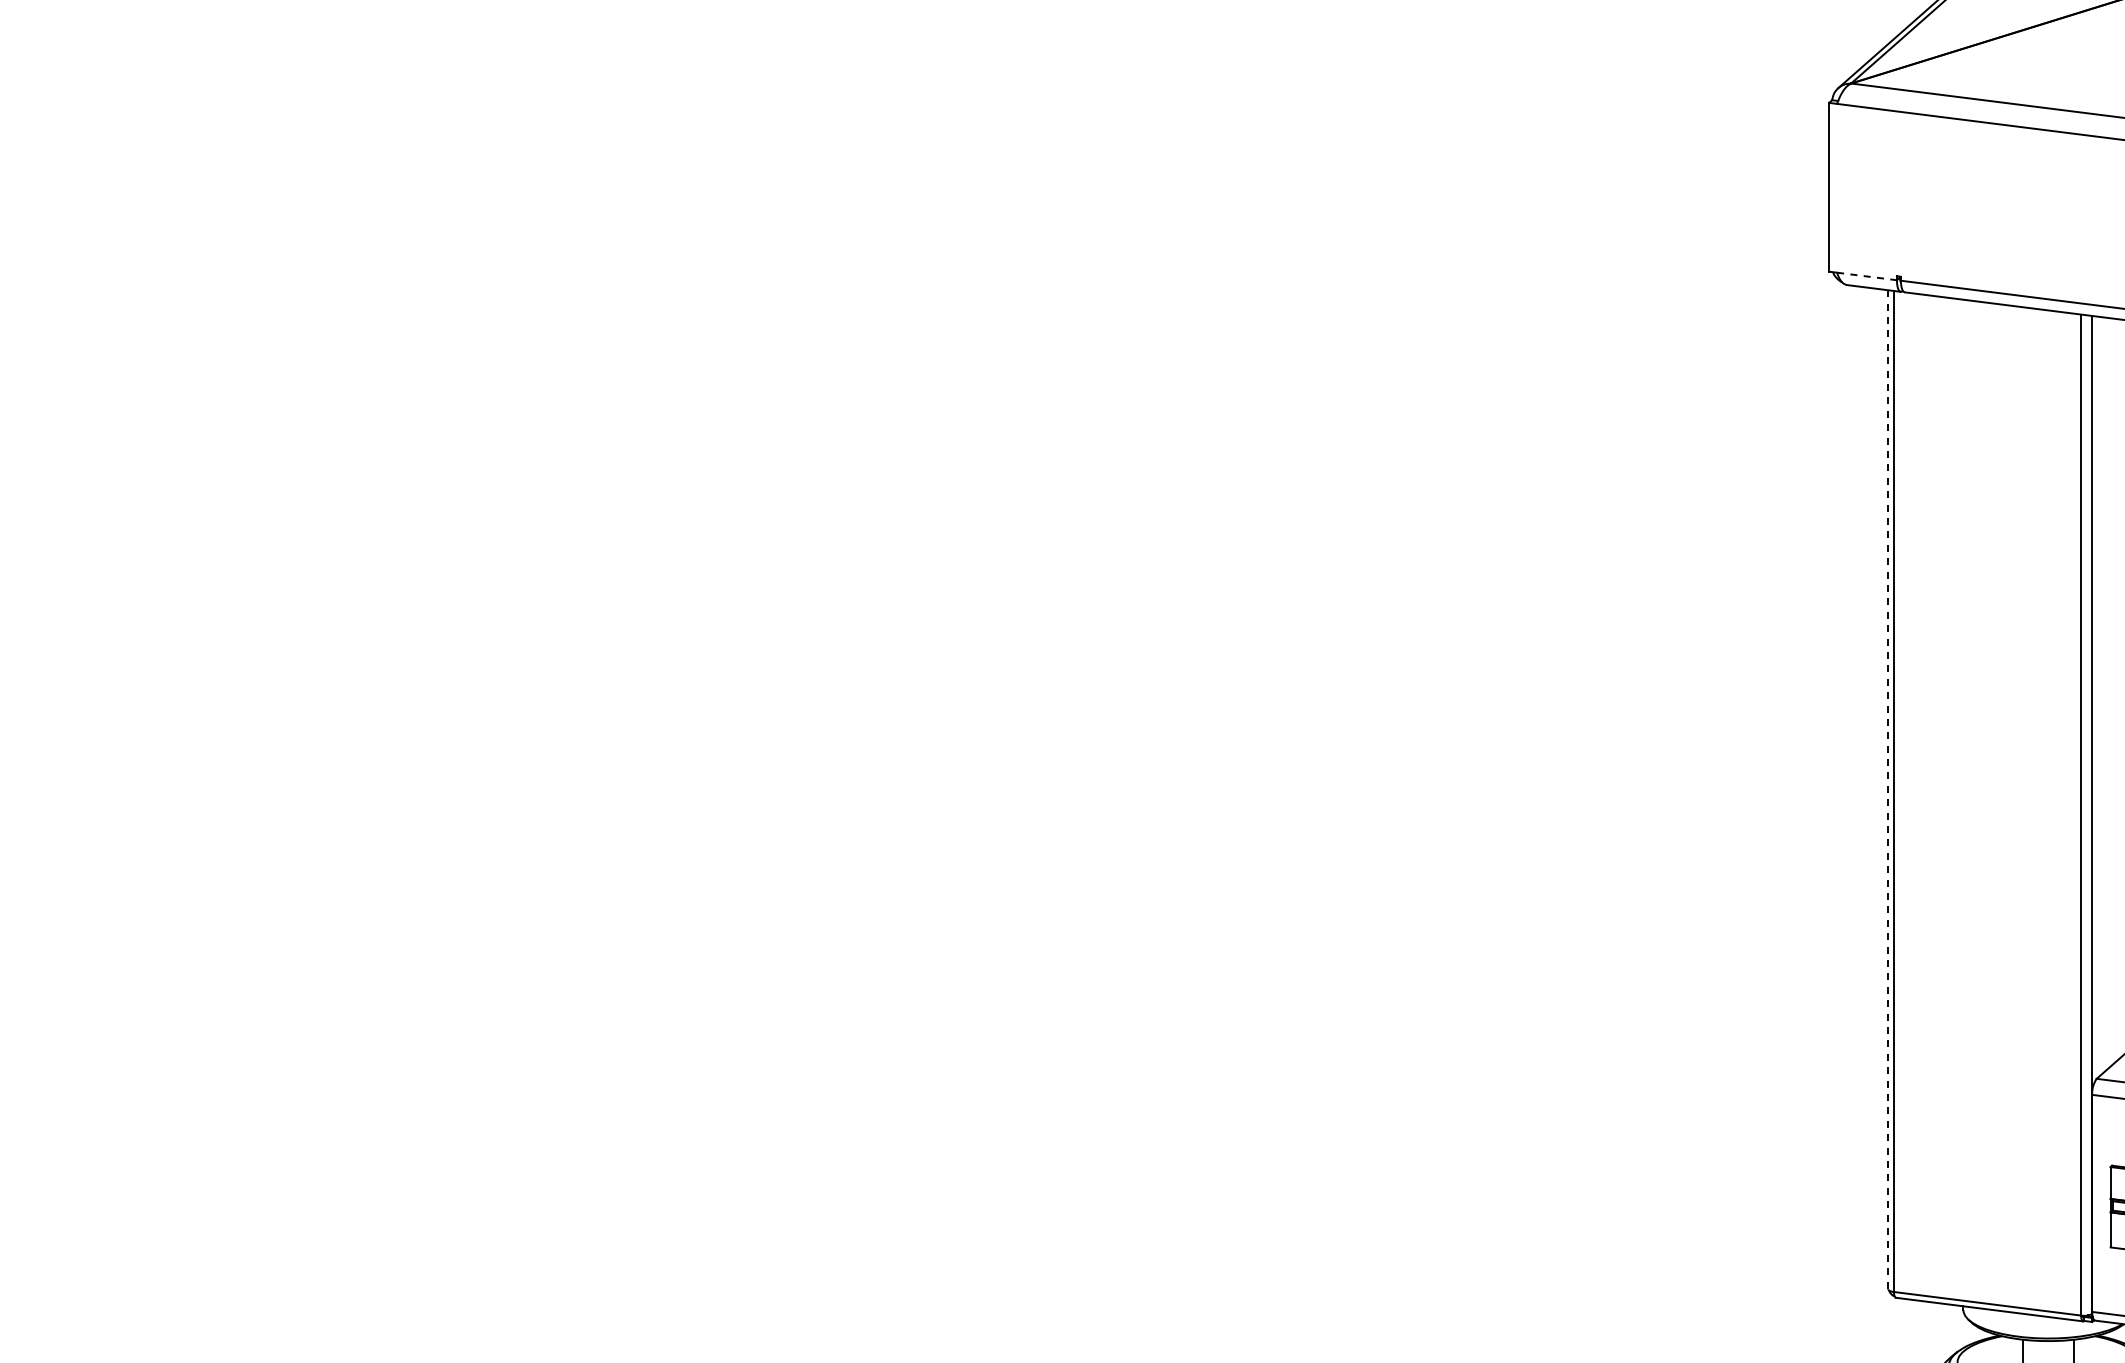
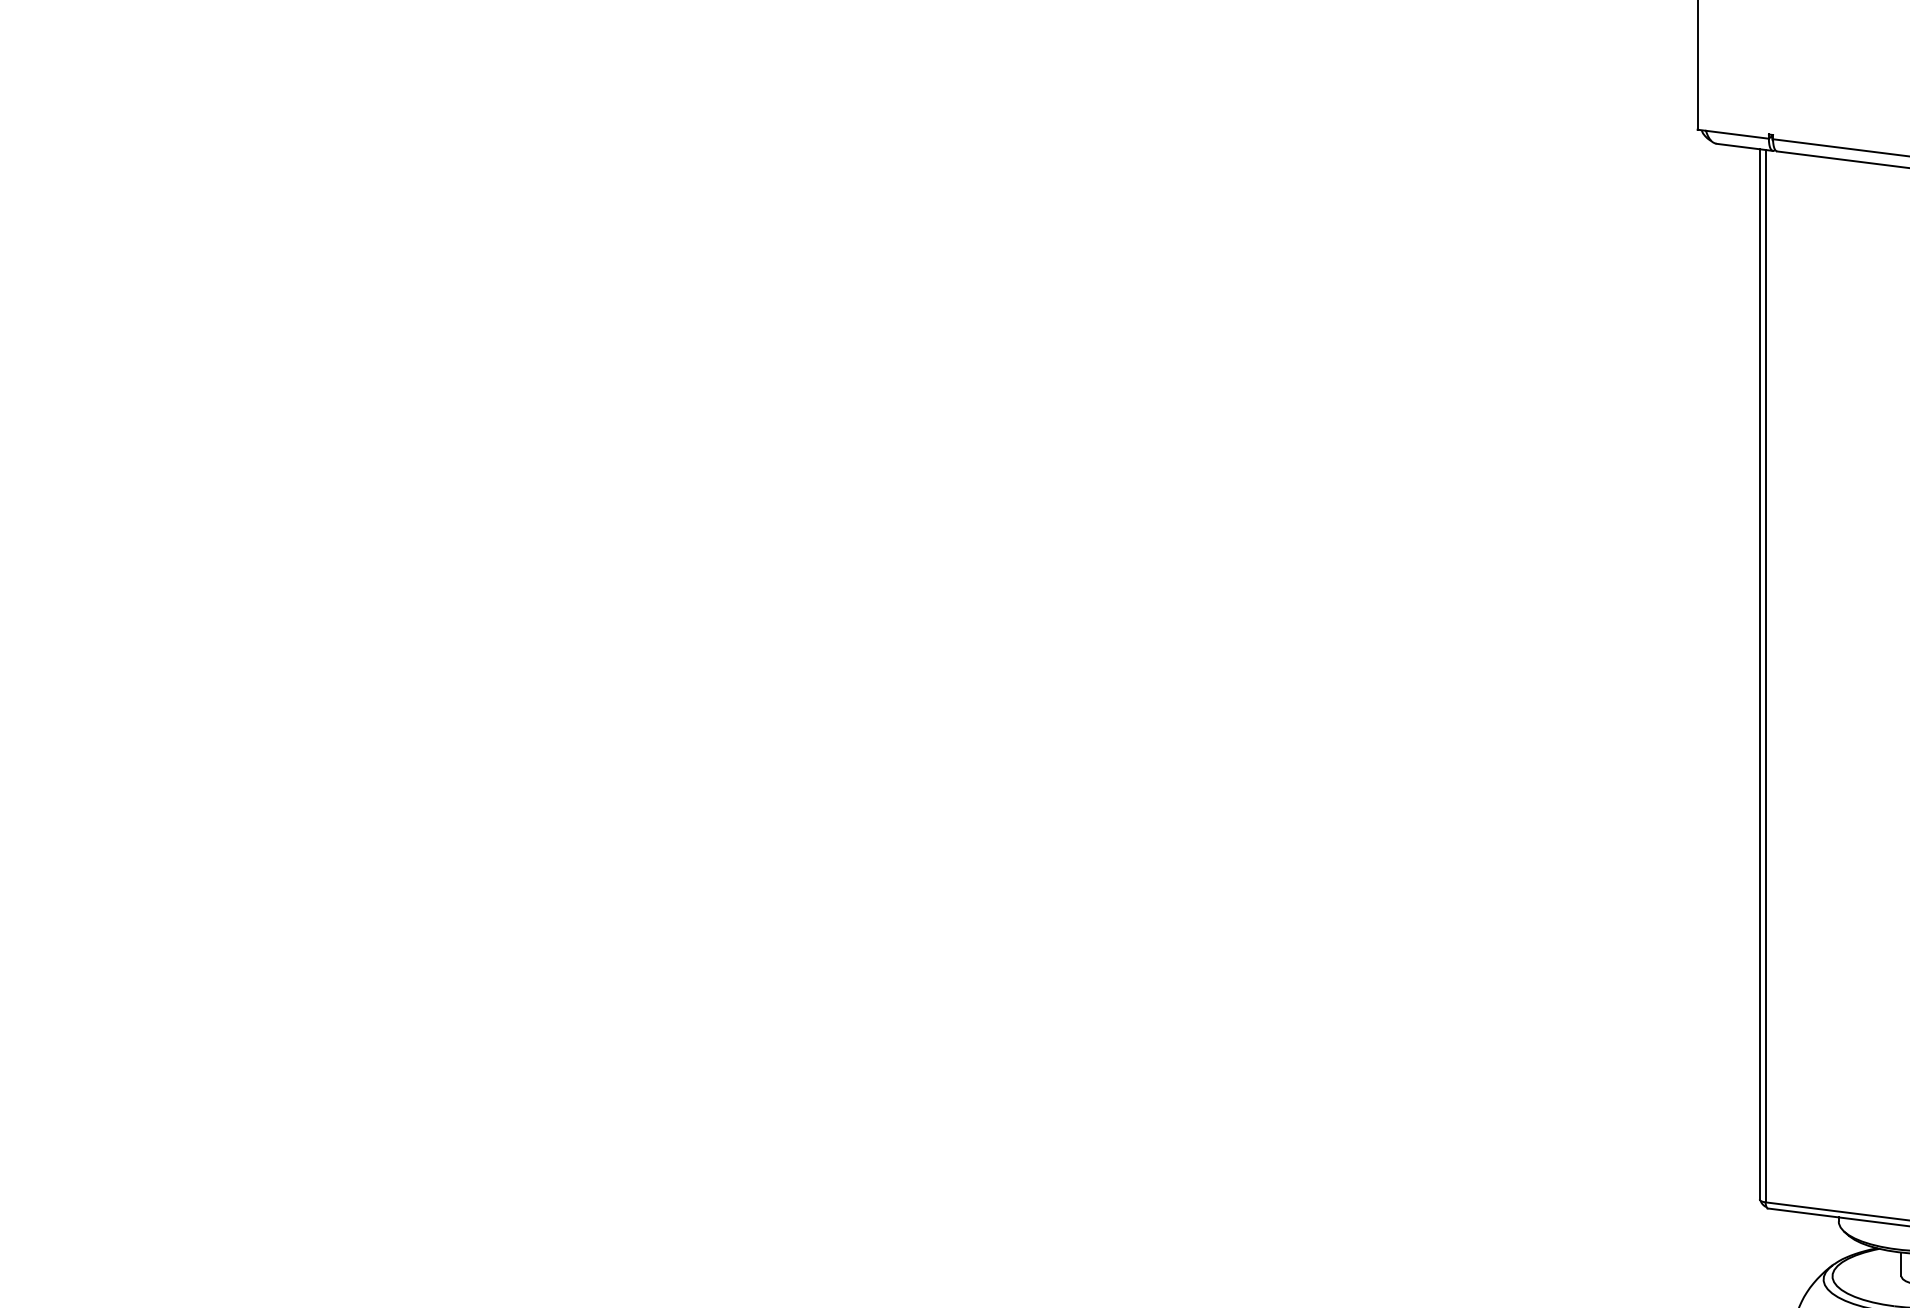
line: (1867, 276) -> (1737, 134), dashed -> solid
line: (1888, 789) -> (1759, 674), dashed -> solid

